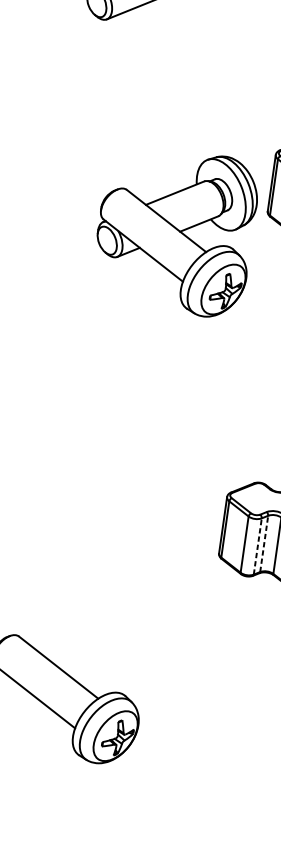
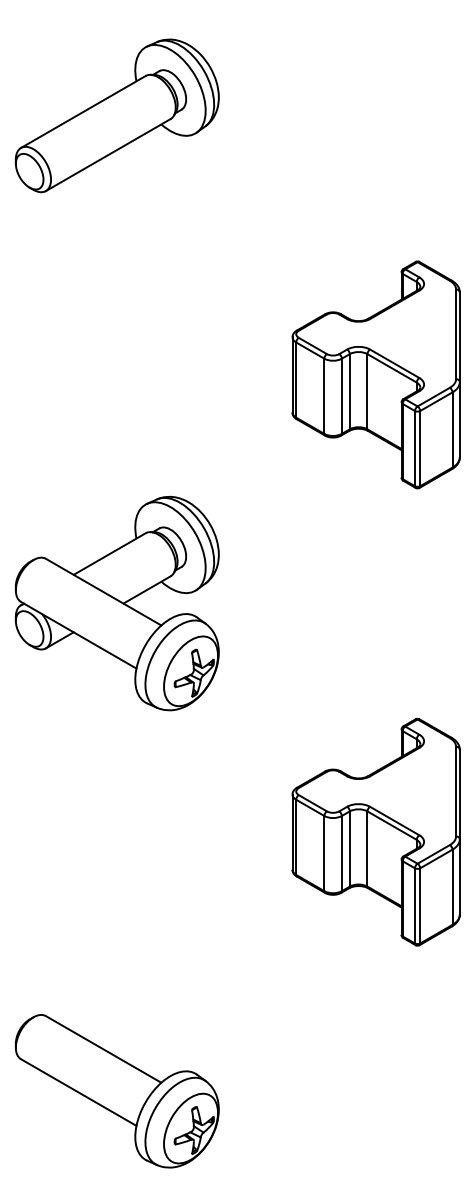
part: (174, 230) -> (116, 603), moved
line: (263, 544) -> (349, 849), dashed -> solid
line: (257, 546) -> (341, 853), dashed -> solid

